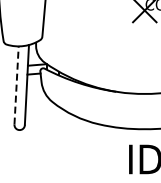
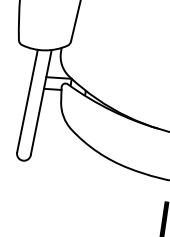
line: (16, 85) -> (27, 101), dashed -> solid

